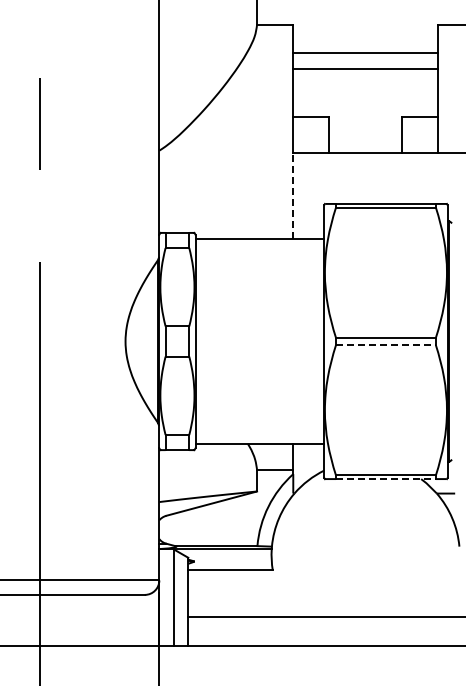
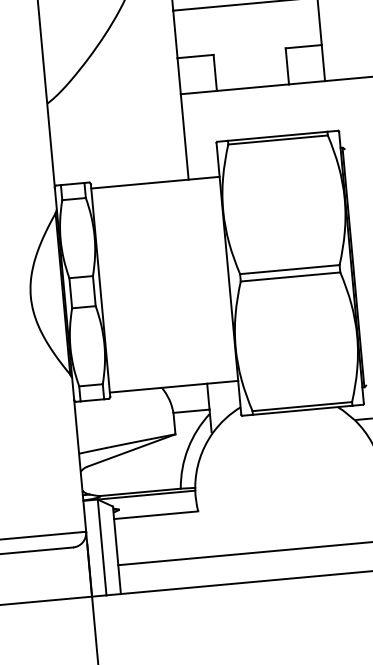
line: (293, 196) -> (184, 137), dashed -> solid
line: (385, 345) -> (290, 277), dashed -> solid
line: (385, 479) -> (302, 410), dashed -> solid

